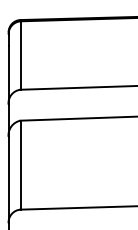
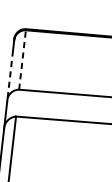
line: (20, 55) -> (22, 59), solid -> dashed
line: (8, 75) -> (10, 76), solid -> dashed

